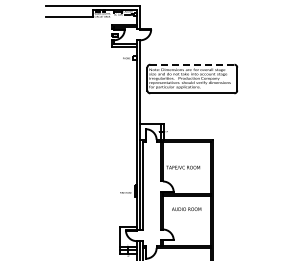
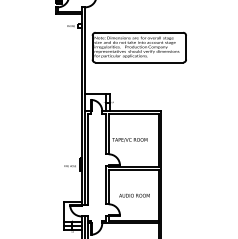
line: (191, 64) -> (138, 32), dashed -> solid
text: (186, 208) -> (134, 194), moved

